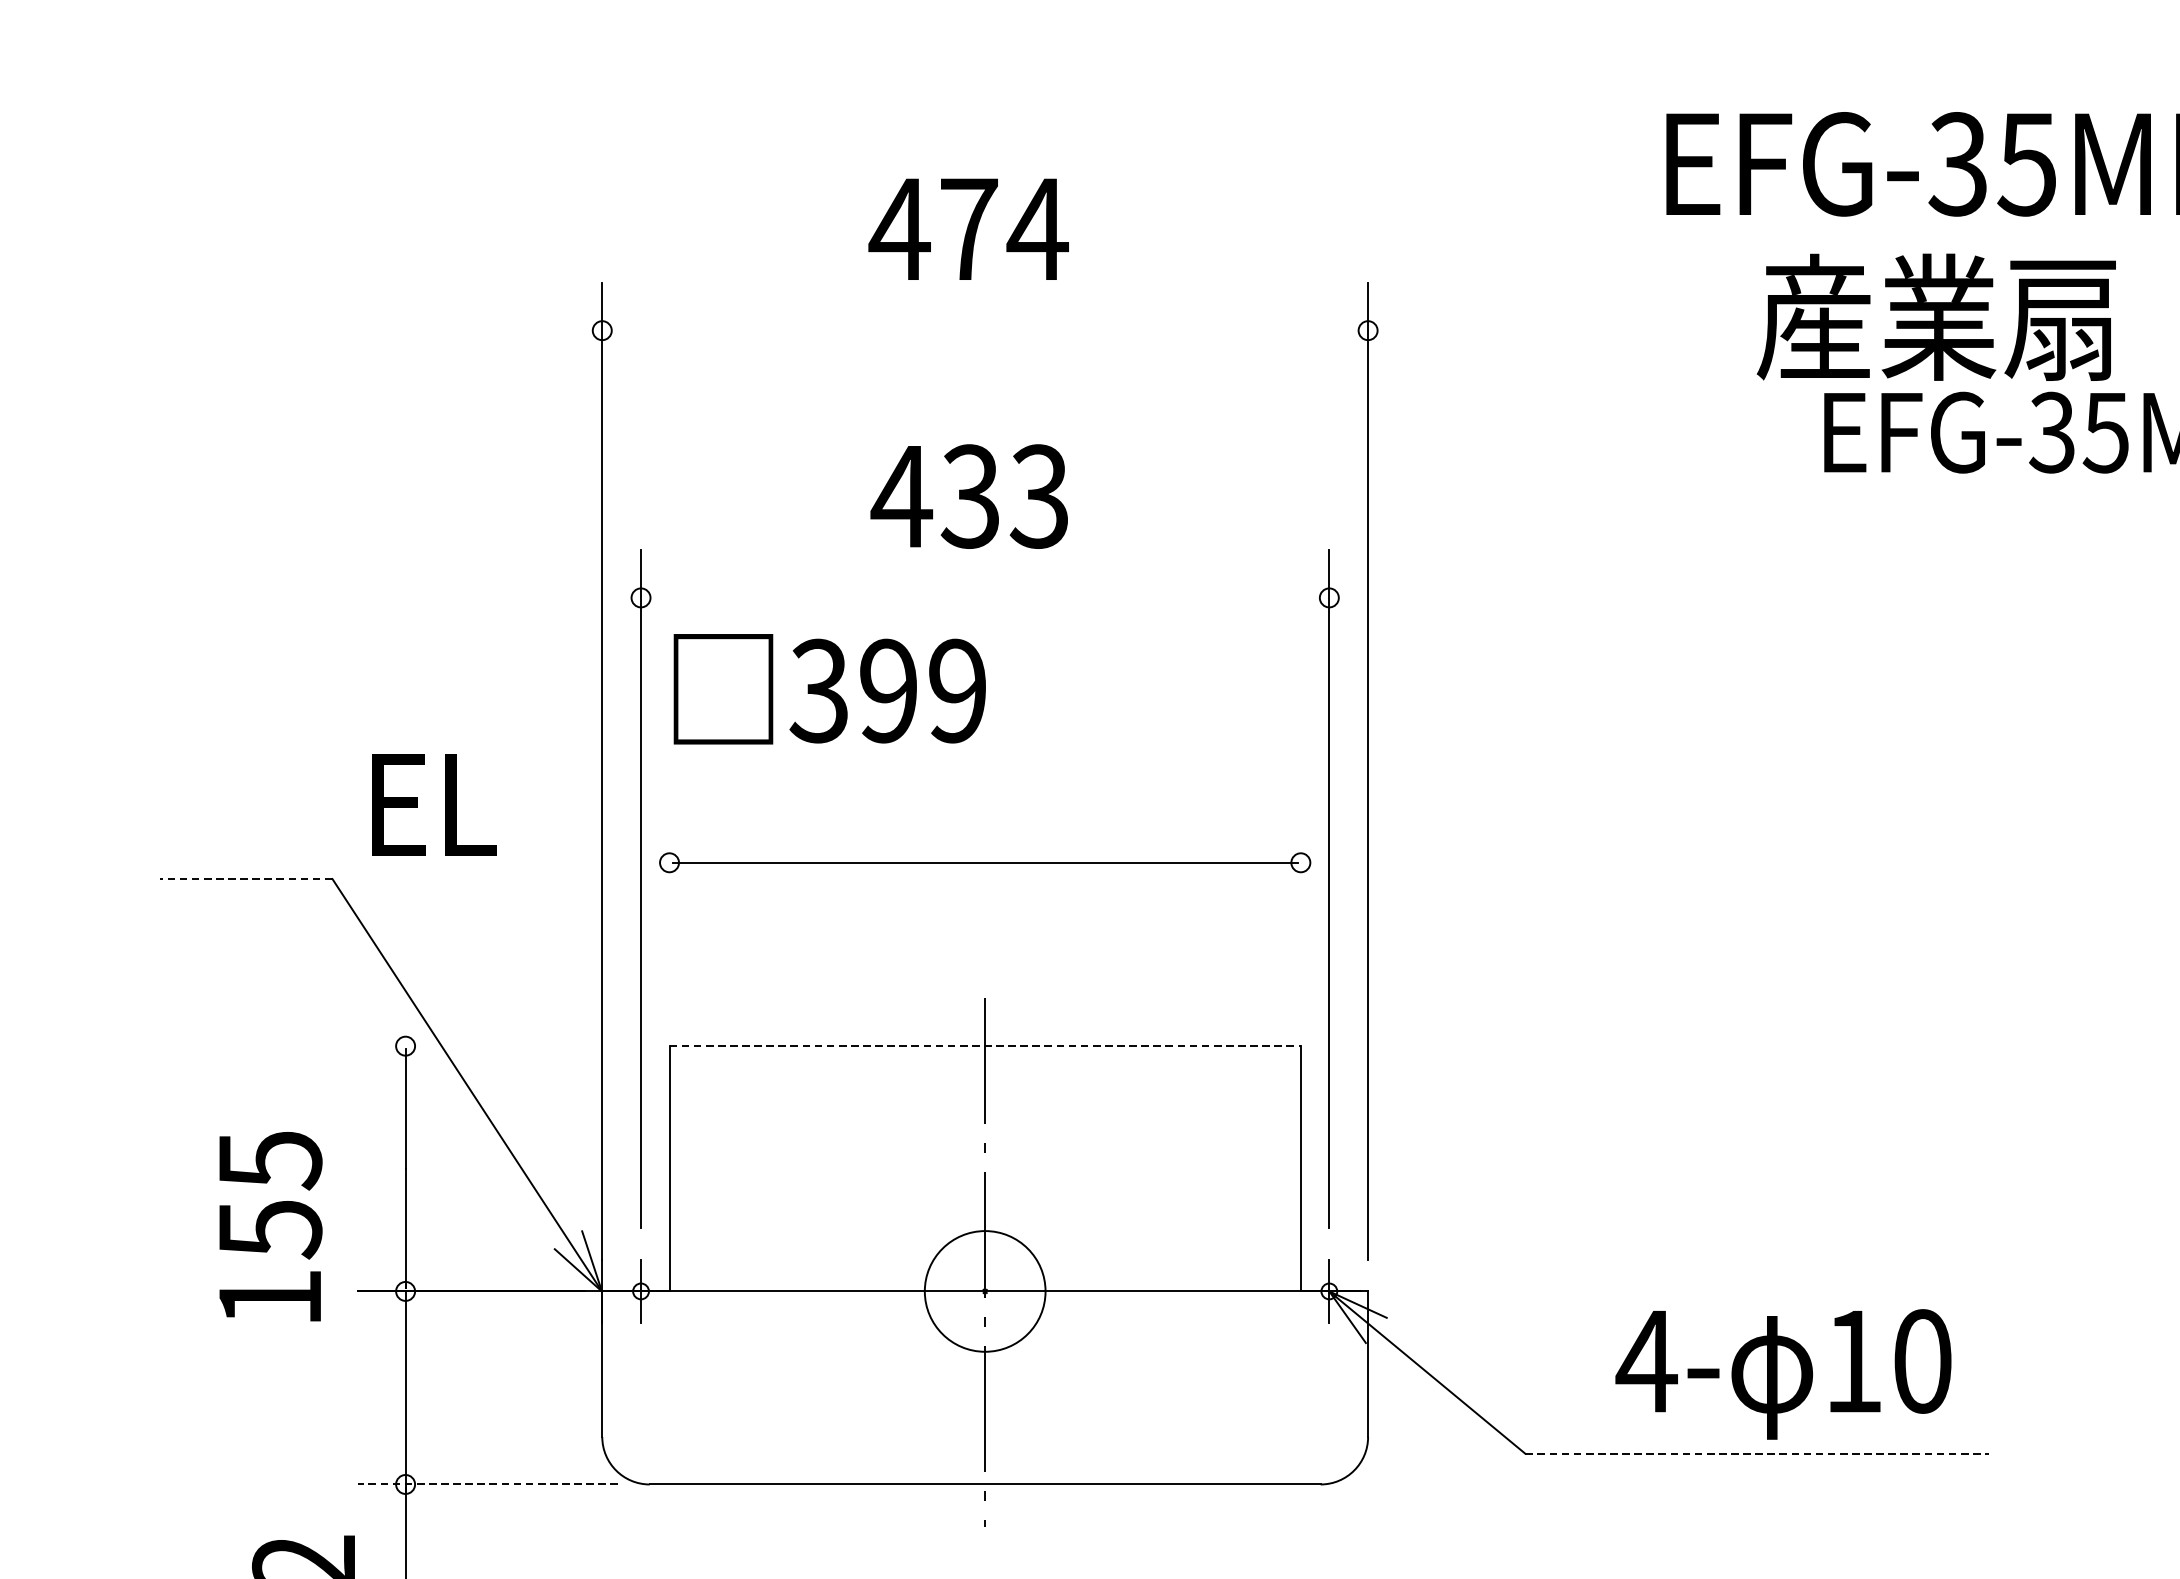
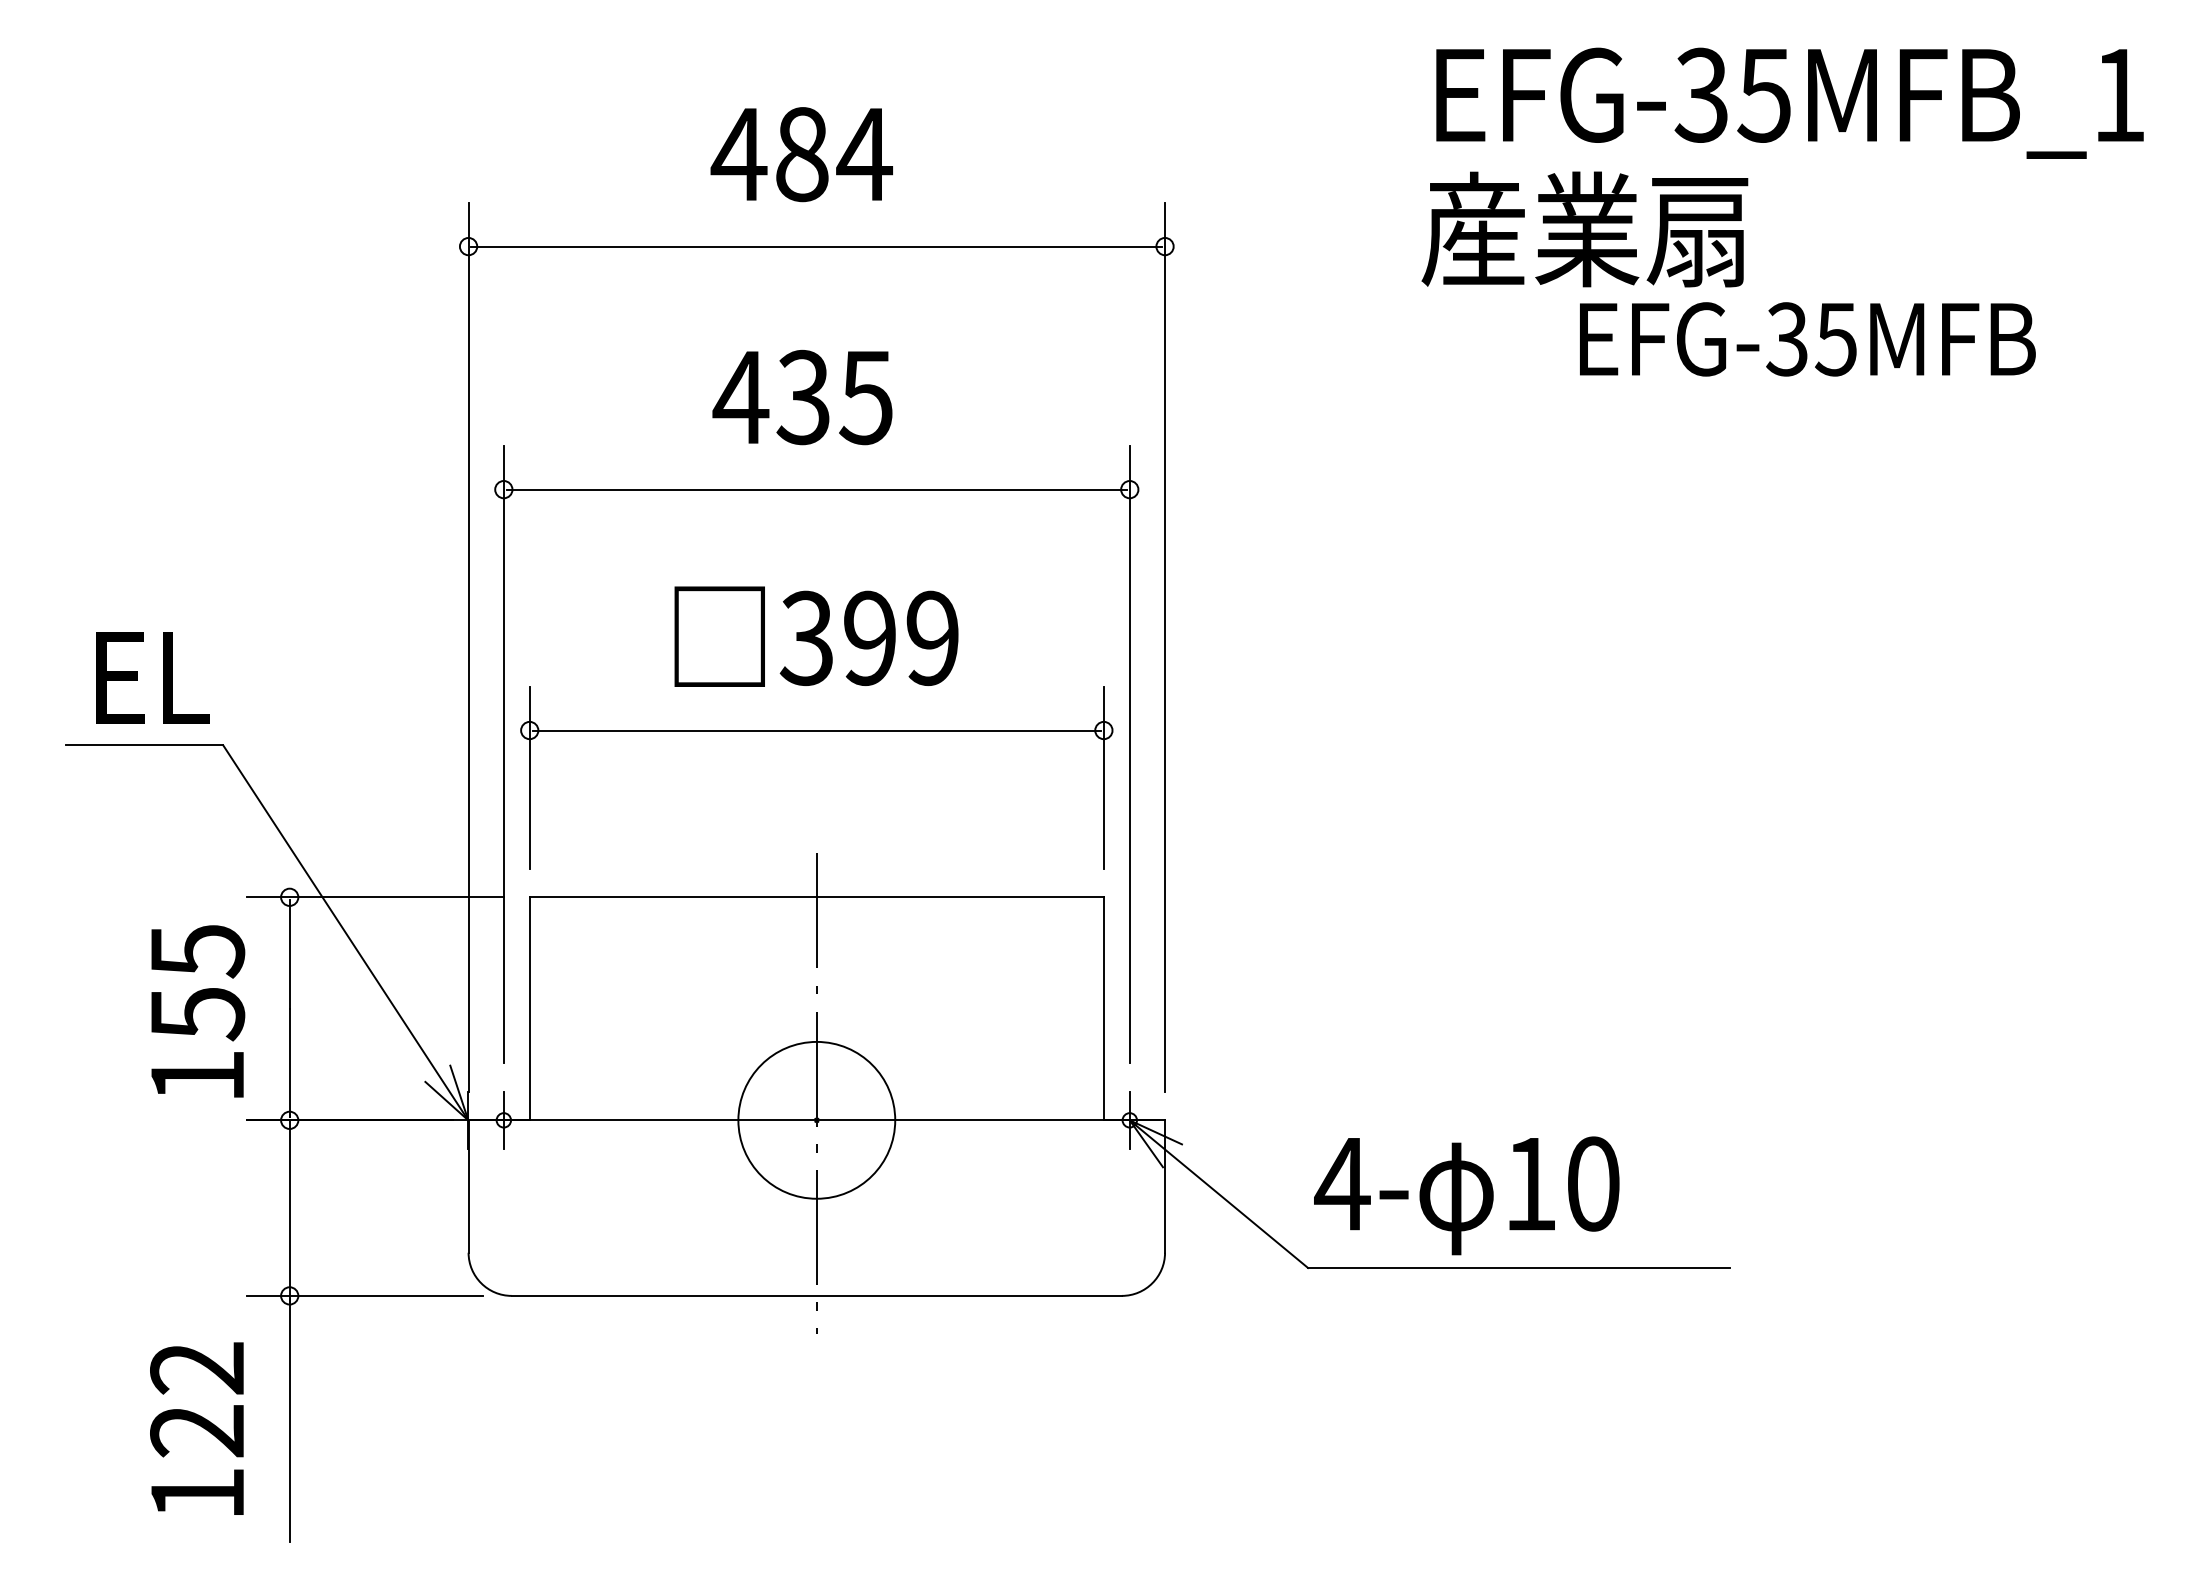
text: (969, 229) -> (802, 154), 474 -> 484
text: (1935, 317) -> (1584, 229), moved
line: (984, 330) -> (816, 246), added
text: (1038, 495) -> (865, 396), 433 -> 435
line: (984, 597) -> (816, 489), added
text: (829, 689) -> (816, 636), moved
text: (433, 804) -> (152, 677), moved
line: (245, 879) -> (144, 745), dashed -> solid
line: (669, 914) -> (529, 777), added
line: (1300, 914) -> (1103, 777), added
line: (498, 1046) -> (374, 897), added
line: (985, 1046) -> (817, 897), dashed -> solid
text: (271, 1226) -> (198, 1011), moved
circle: (984, 1290) -> (816, 1119), size x1.43
text: (1783, 1374) -> (1466, 1195), moved
line: (1756, 1453) -> (1518, 1267), dashed -> solid
line: (487, 1484) -> (364, 1295), dashed -> solid

